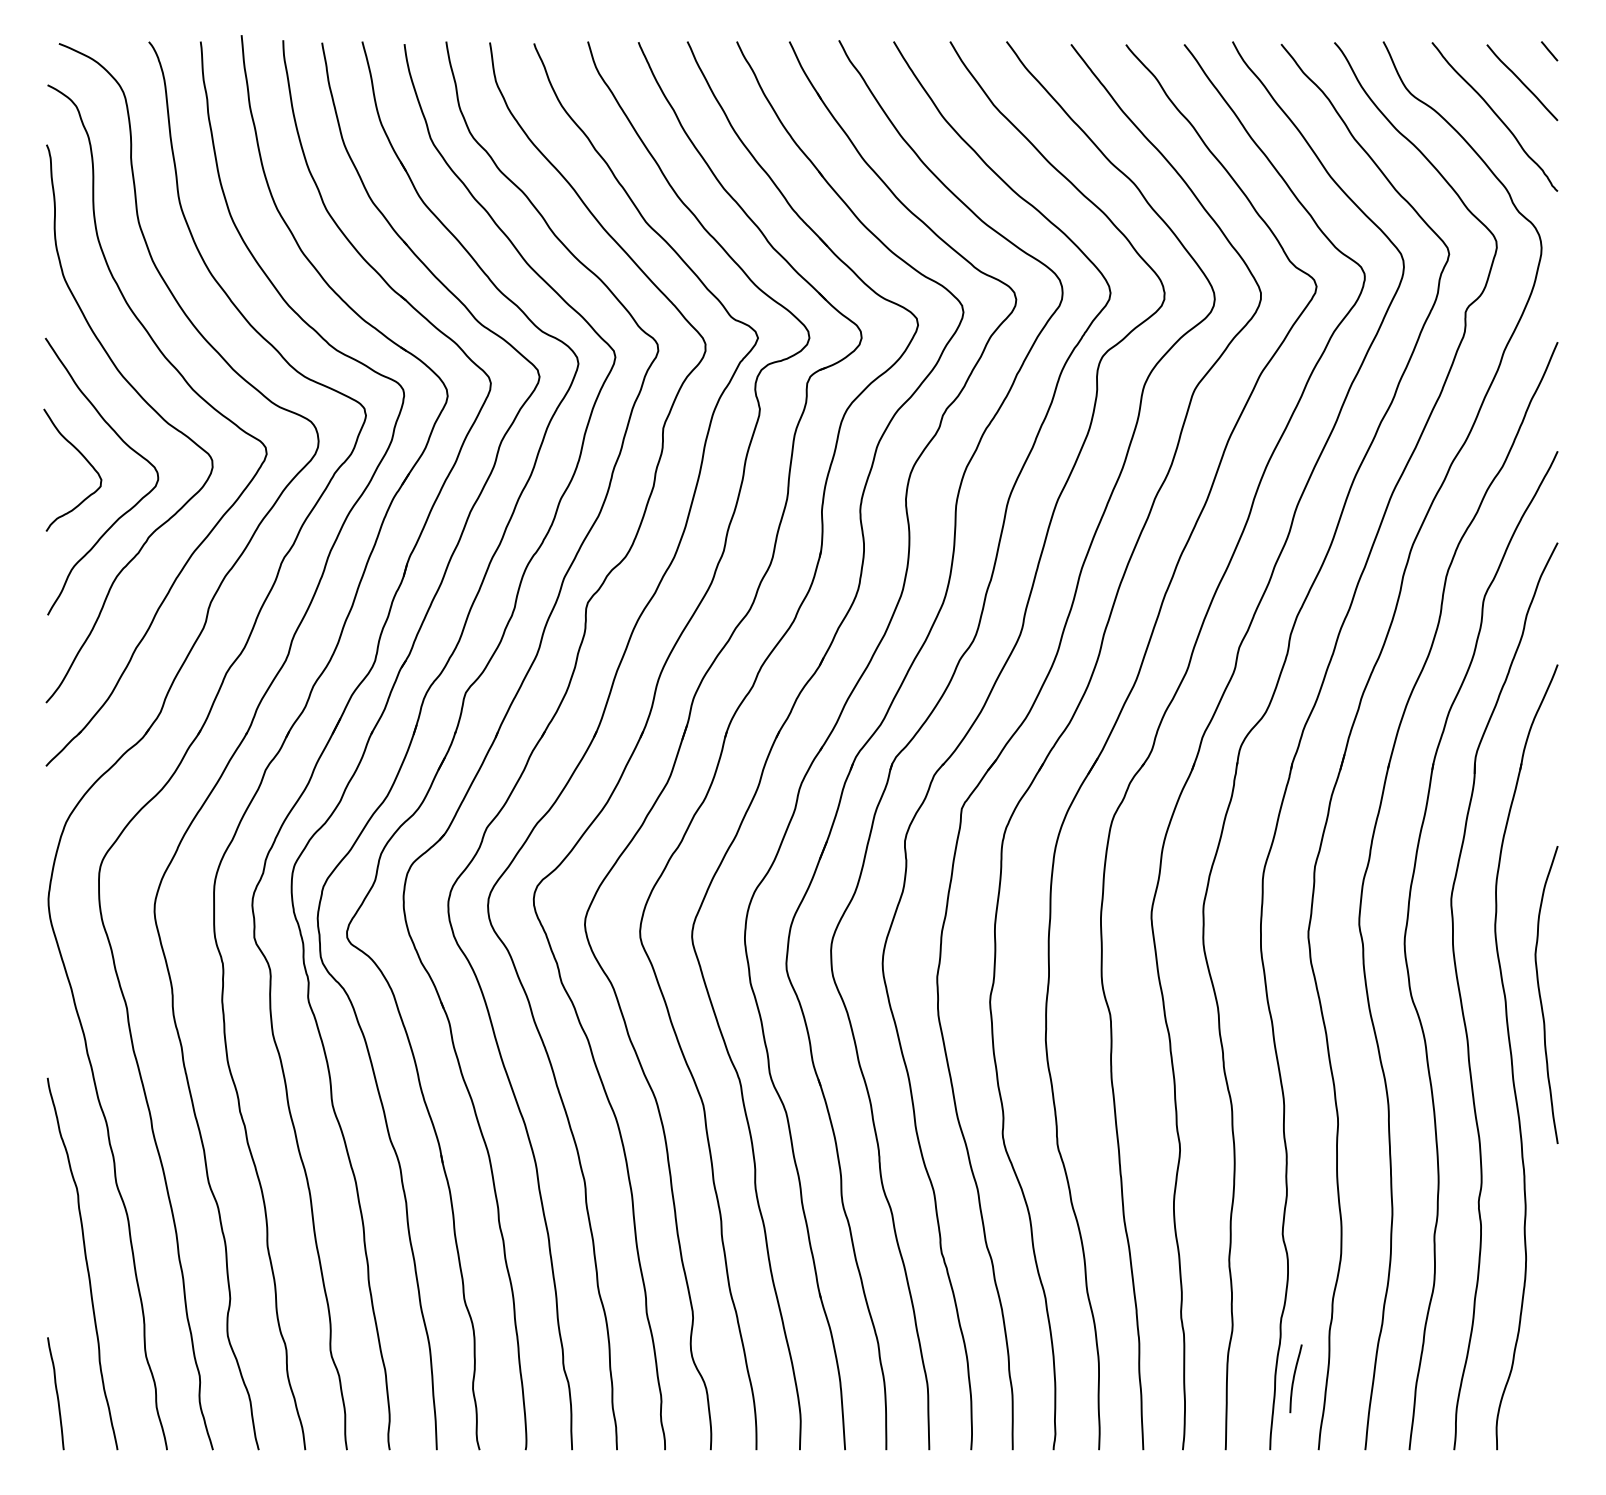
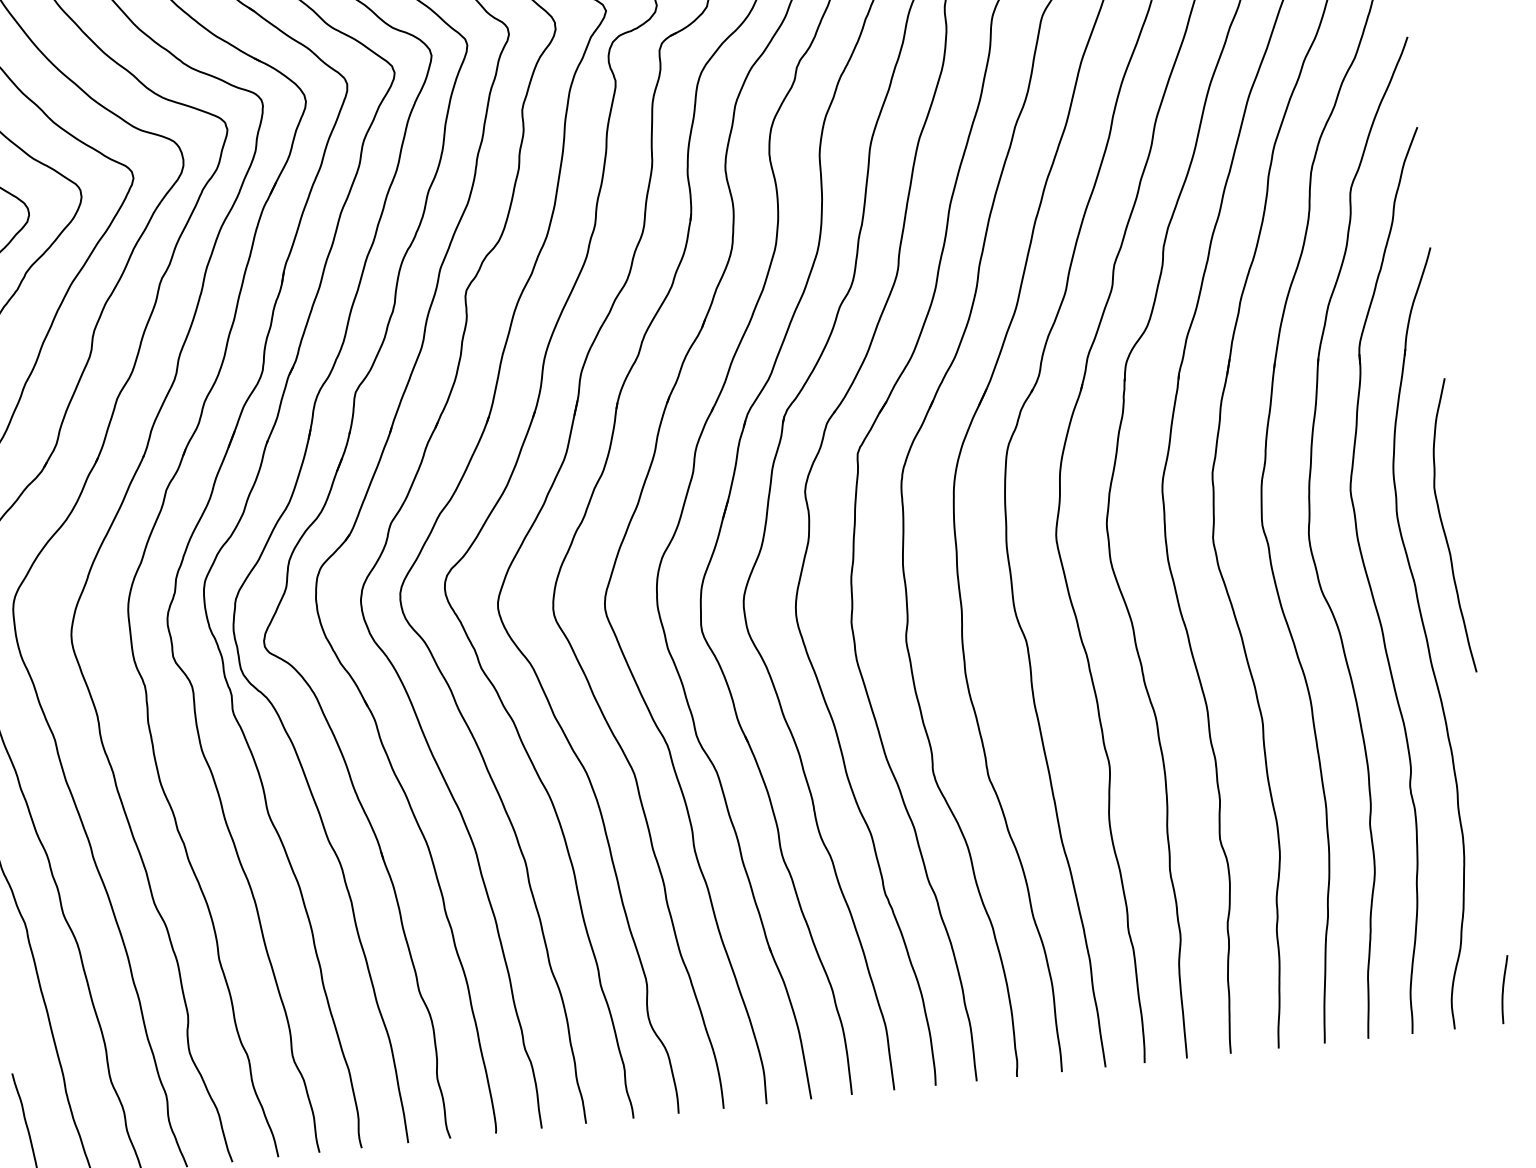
curve: (1541, 997) -> (1444, 529), moved
curve: (1294, 1378) -> (1503, 989), moved

